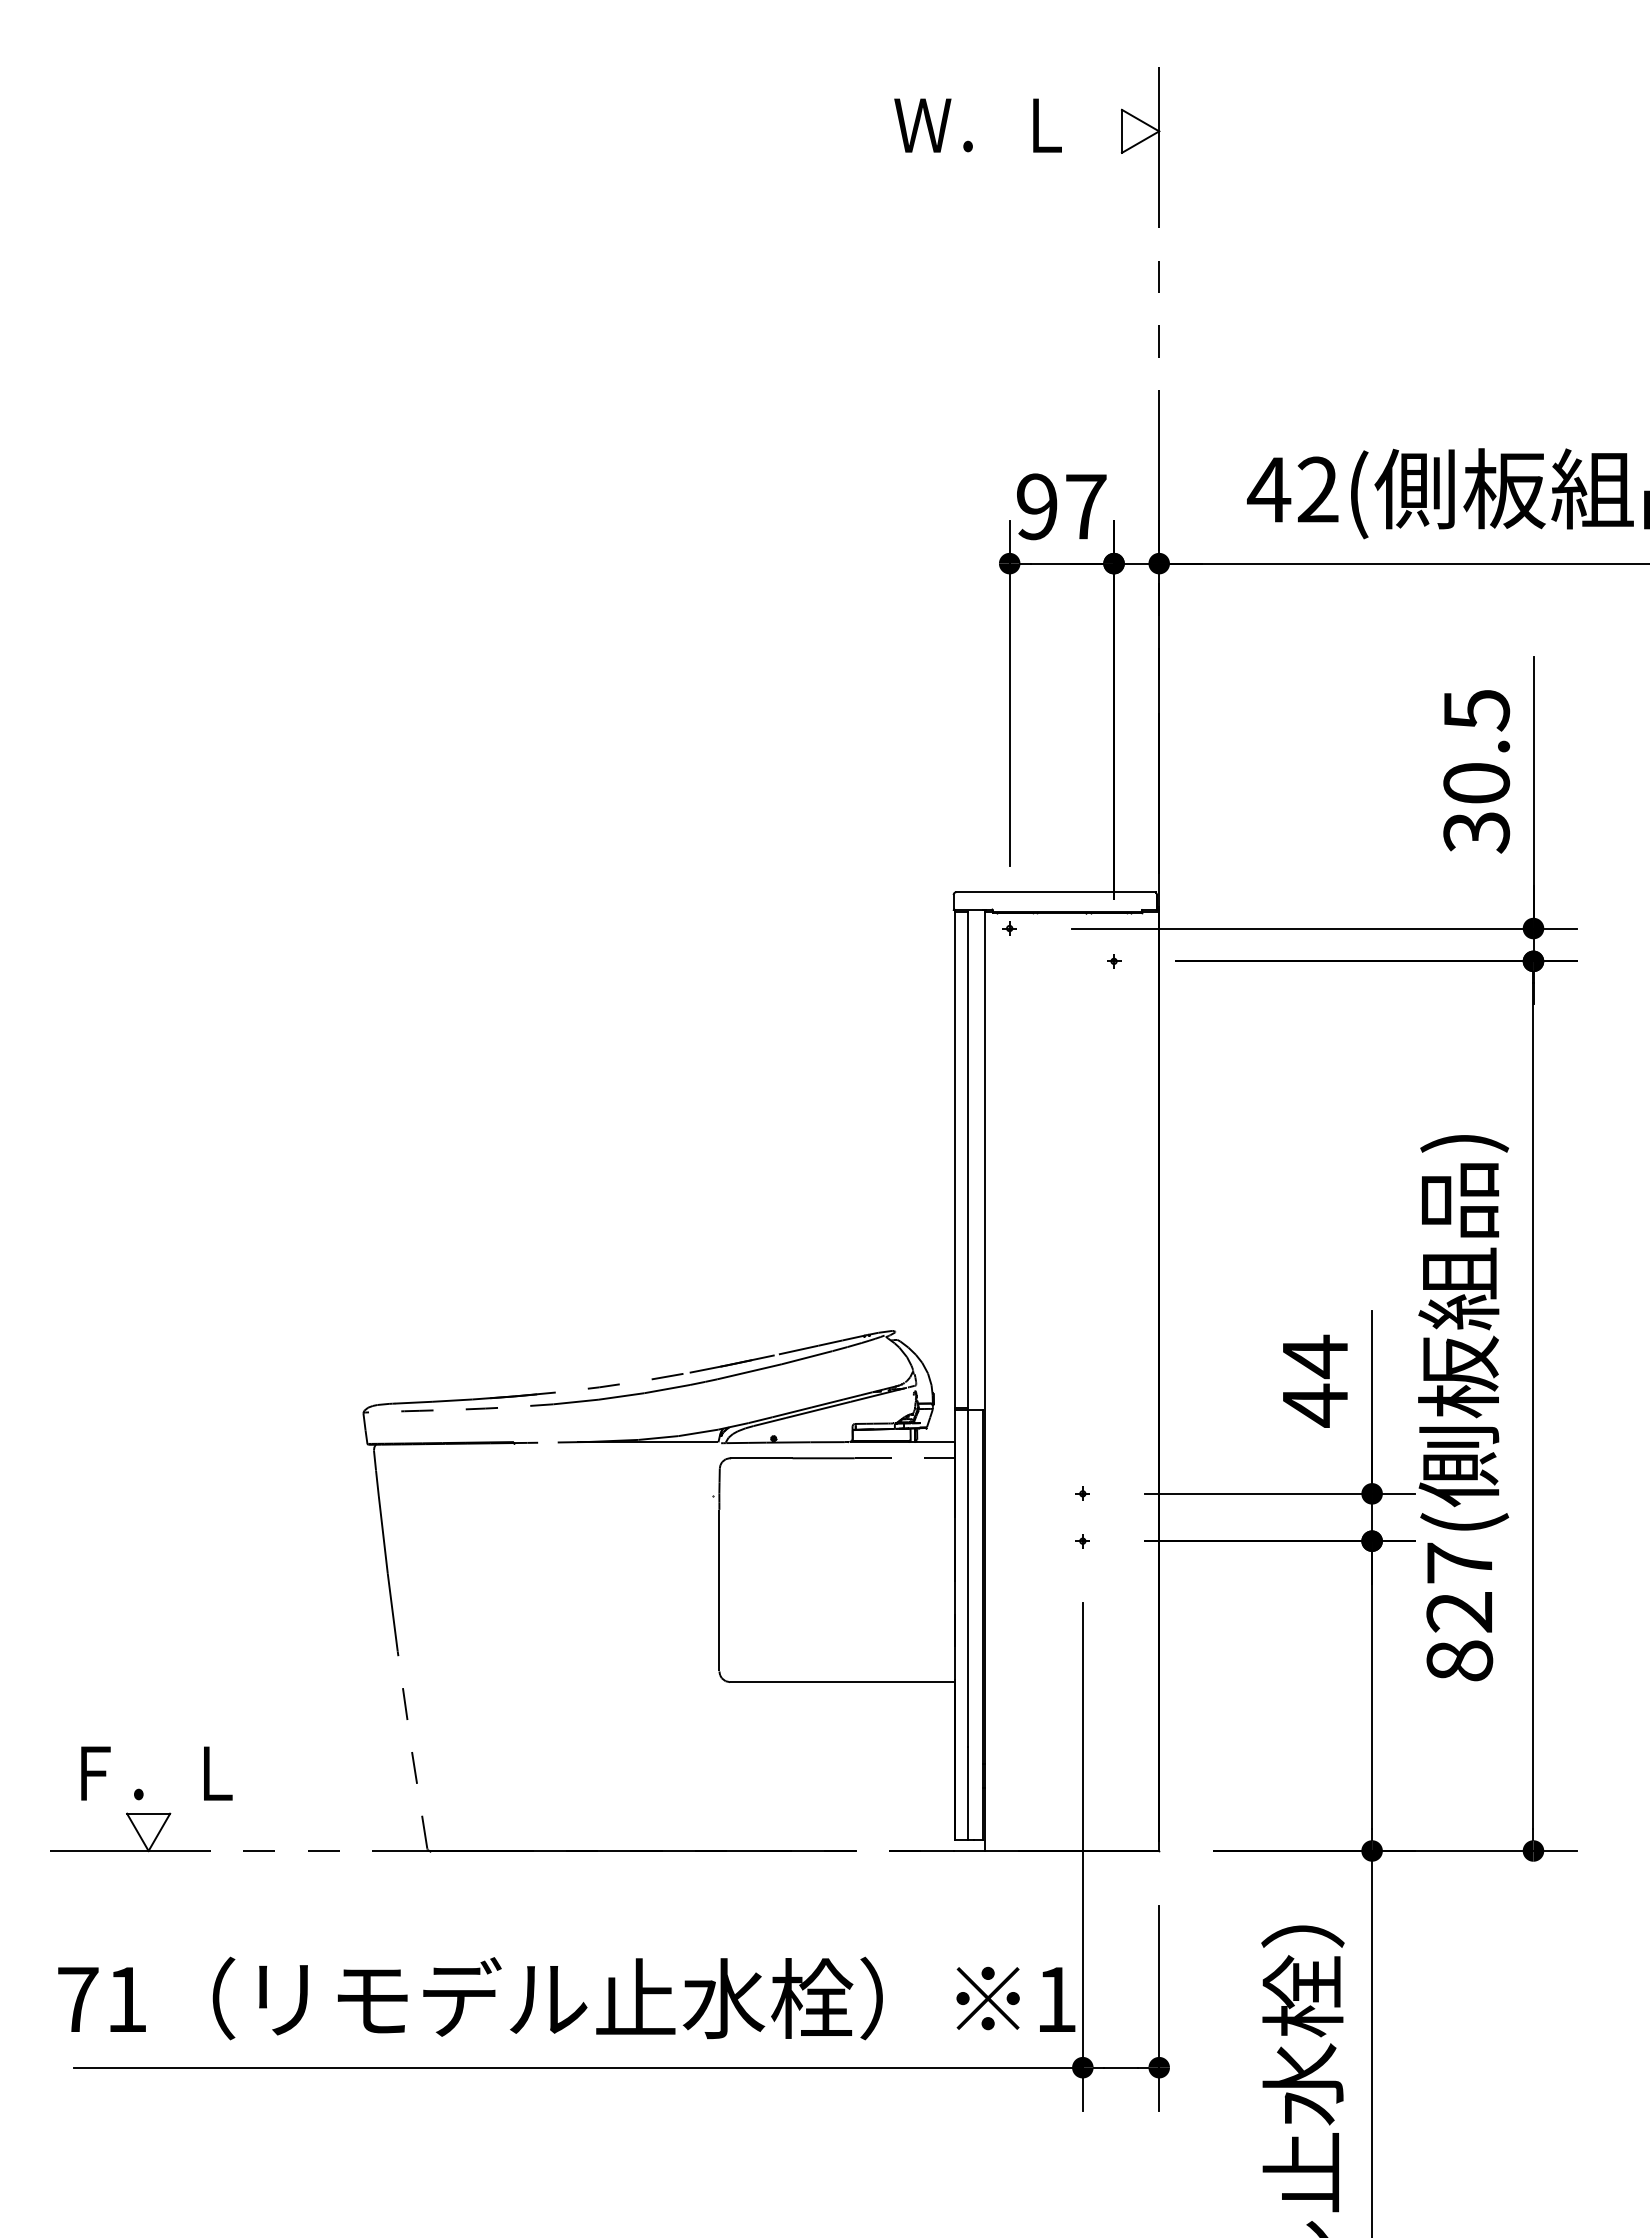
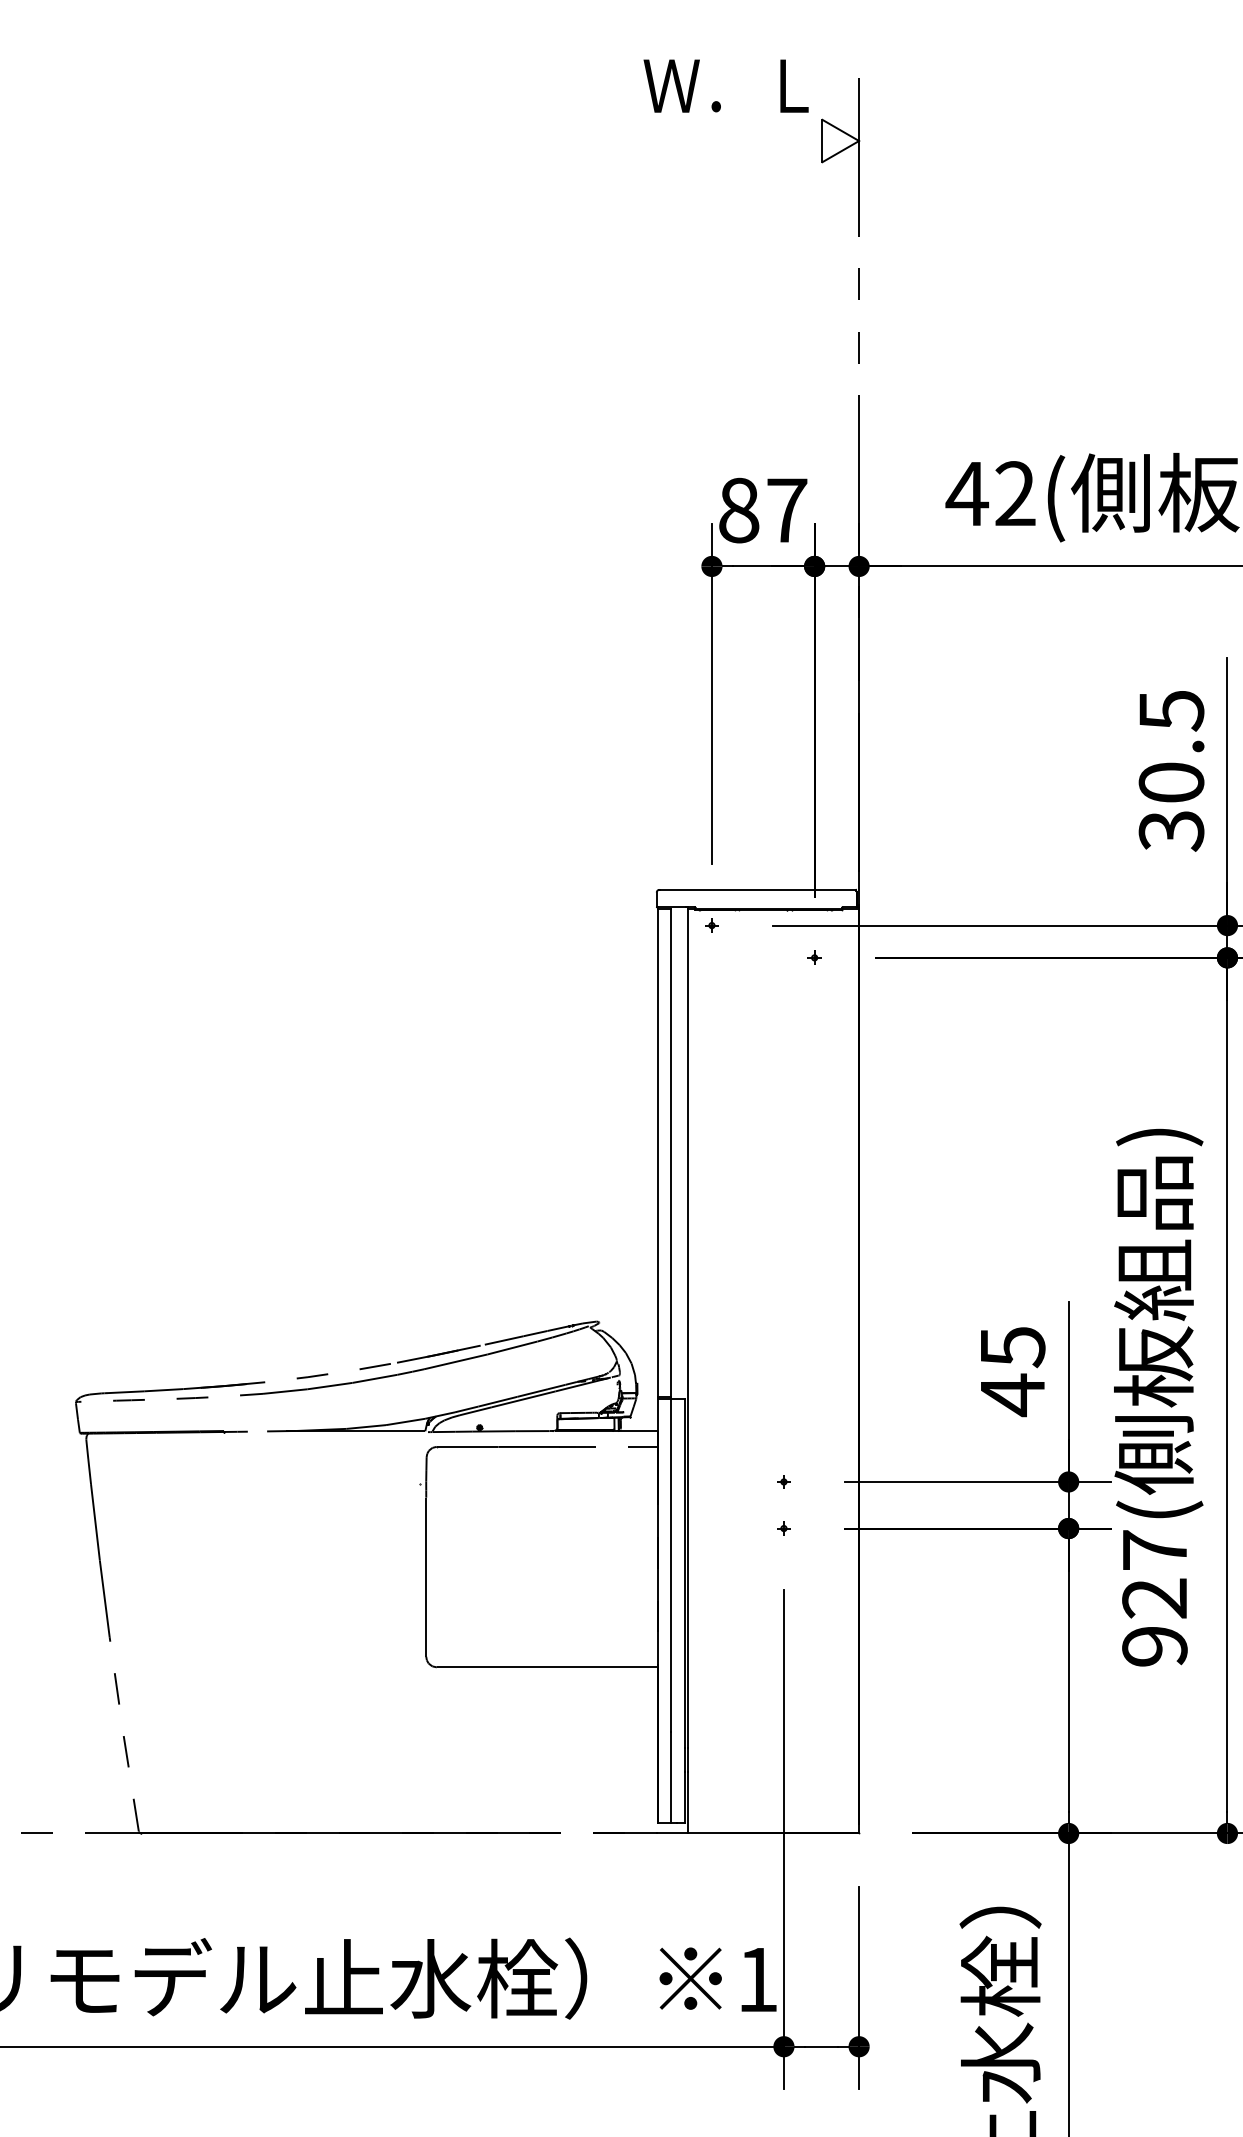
text: (977, 125) -> (725, 86), moved
text: (1037, 506) -> (739, 510), 97 -> 87
text: (1315, 1356) -> (1012, 1346), 44 -> 45
text: (1459, 1660) -> (1154, 1645), 827( -> 927(

